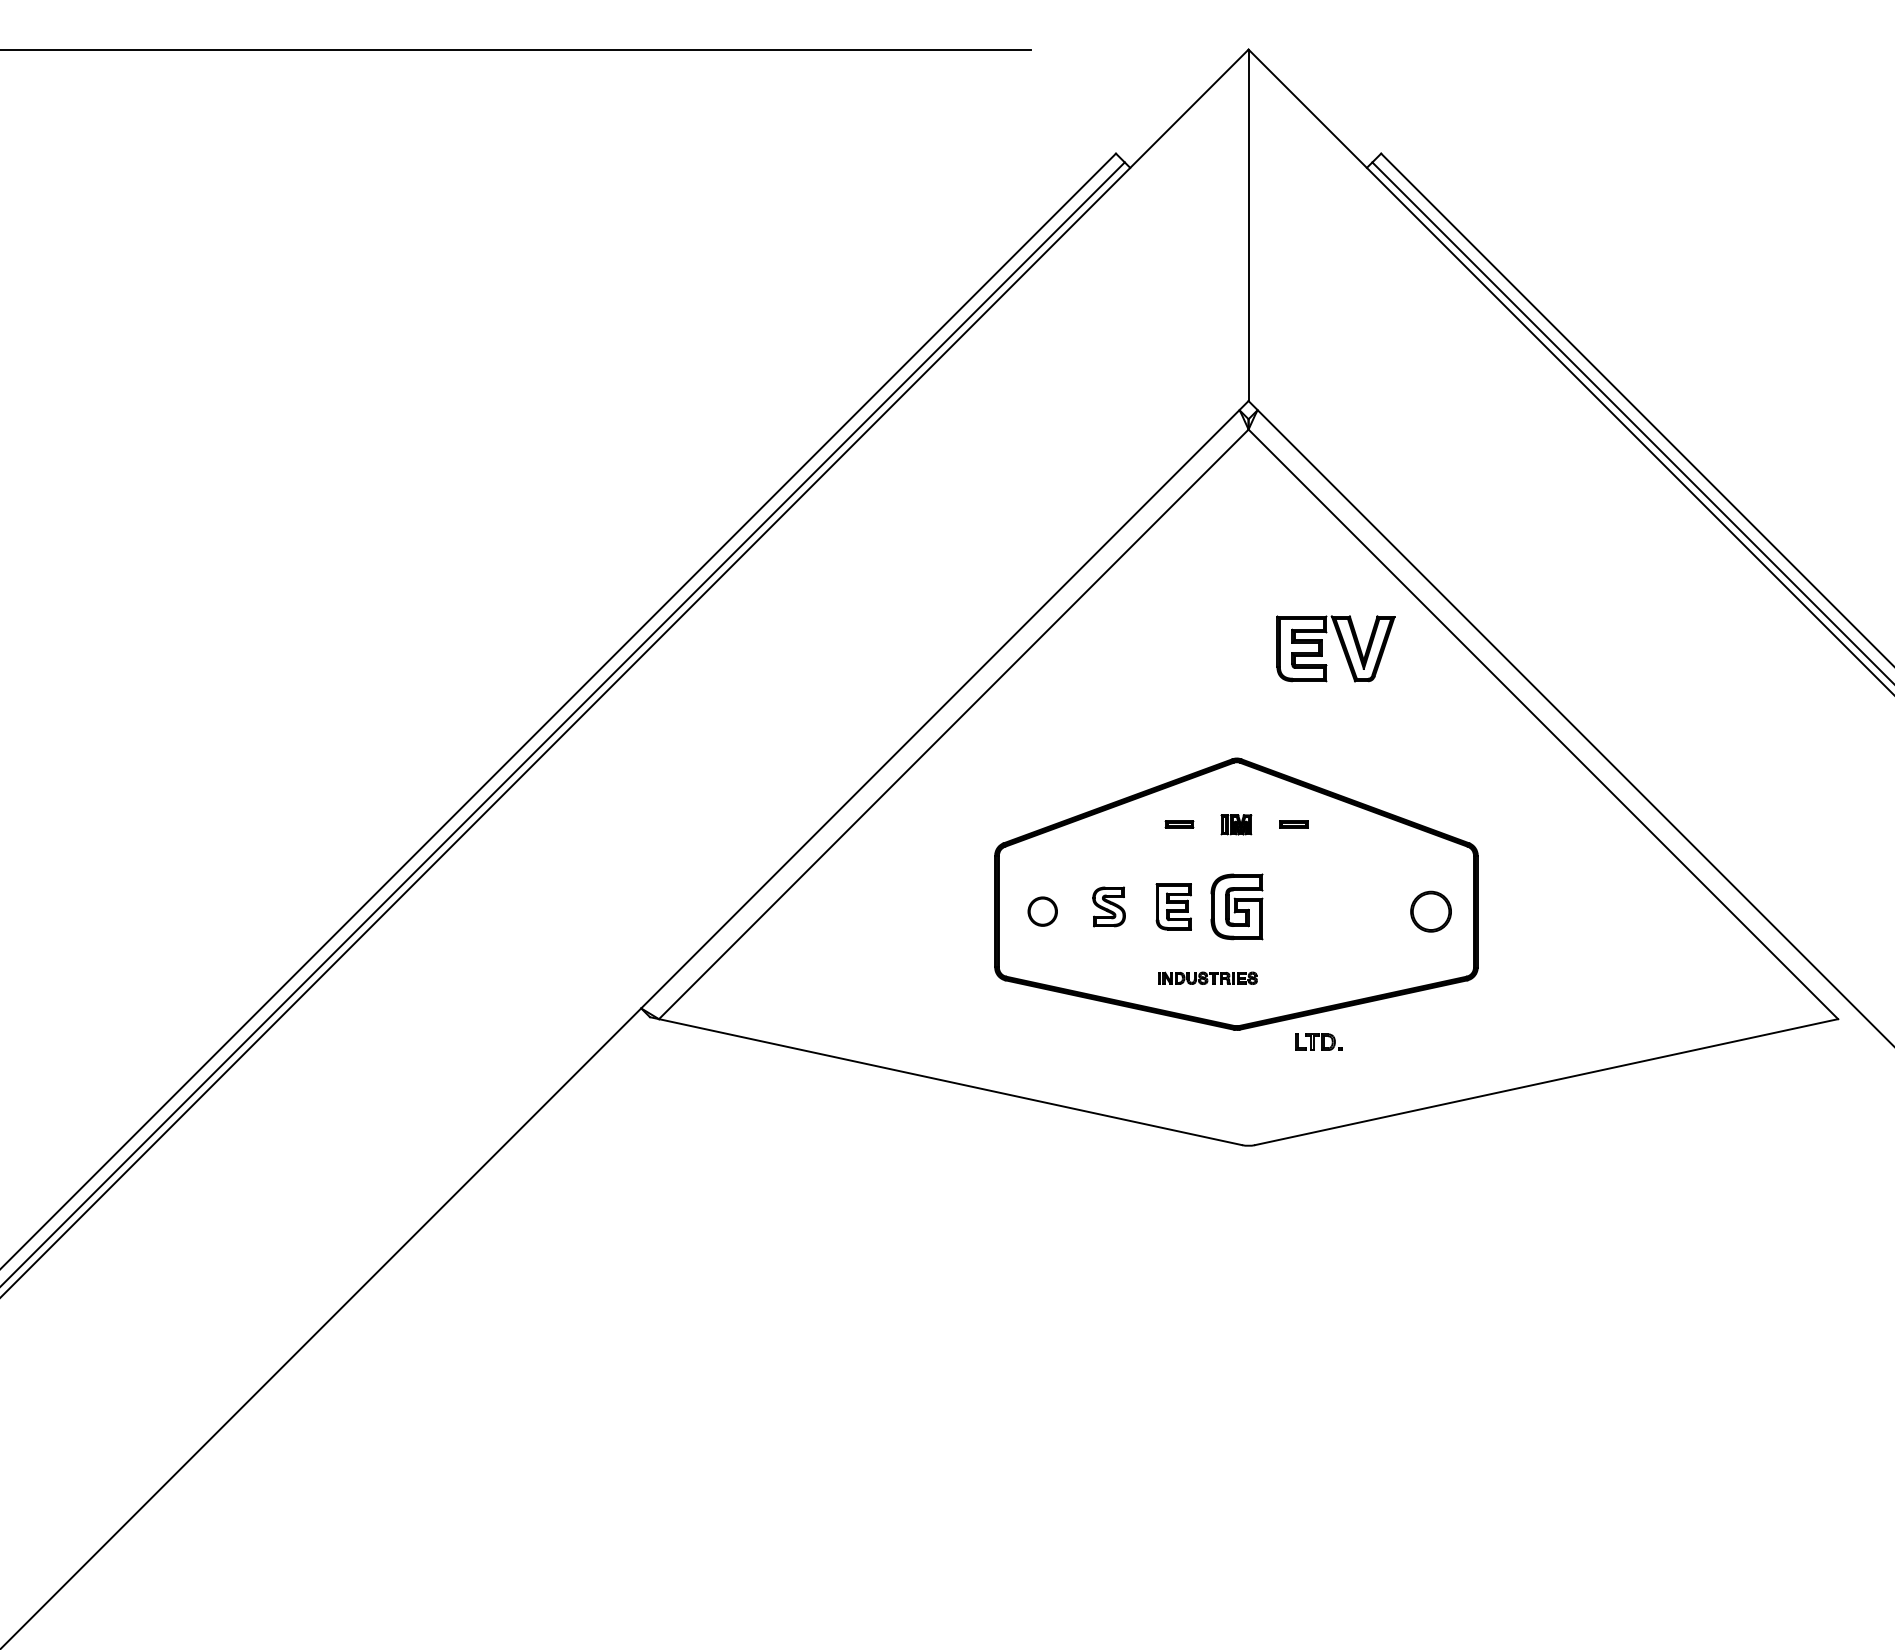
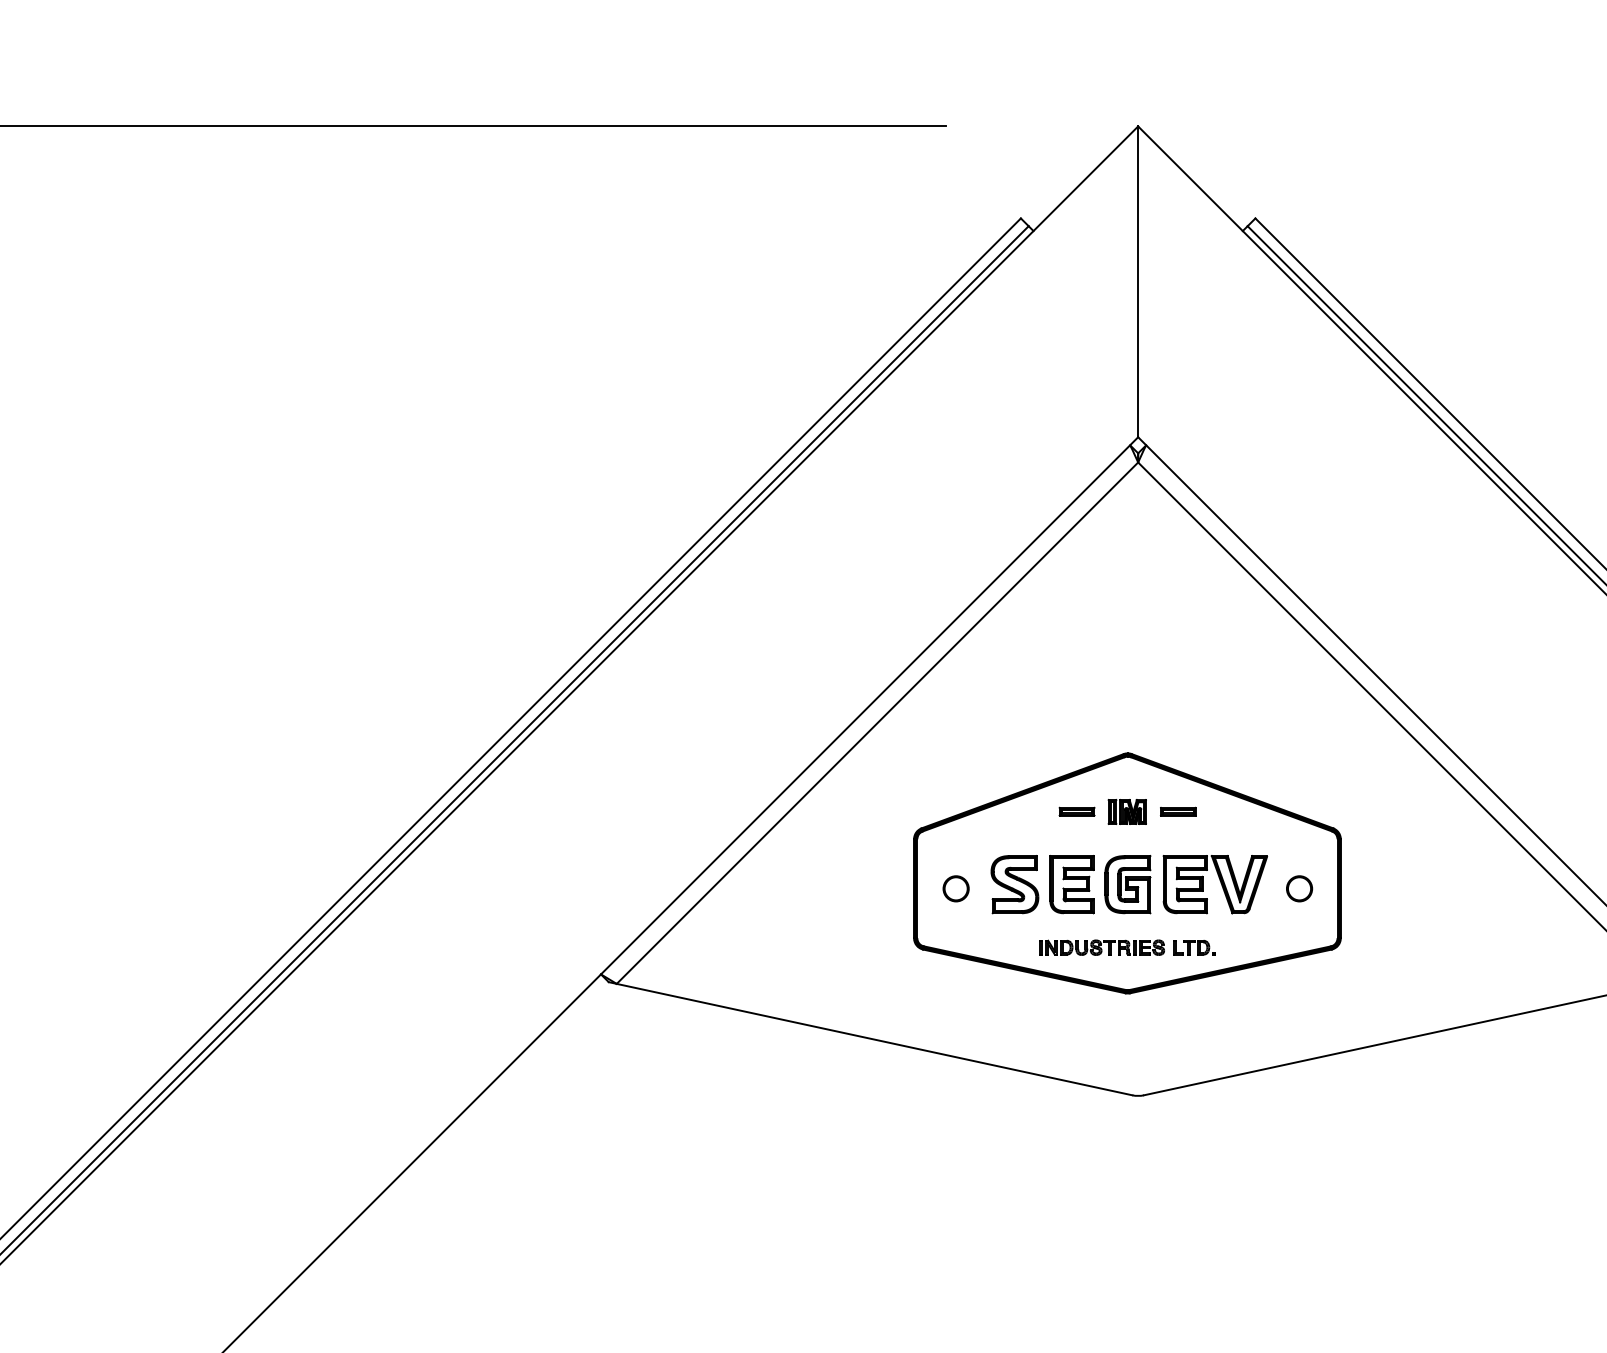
part: (1341, 646) -> (1220, 882), moved
part: (1179, 824) -> (1077, 811), size x1.43
part: (1236, 824) -> (1127, 811), size x1.43
part: (1293, 824) -> (1177, 811), size x1.43
part: (1108, 906) -> (1014, 884), size x1.67
part: (1173, 906) -> (1071, 884), size x1.43
part: (1430, 911) -> (1299, 888), size x0.71
part: (1207, 978) -> (1101, 947), size x1.43
part: (1318, 1041) -> (1194, 947), moved

